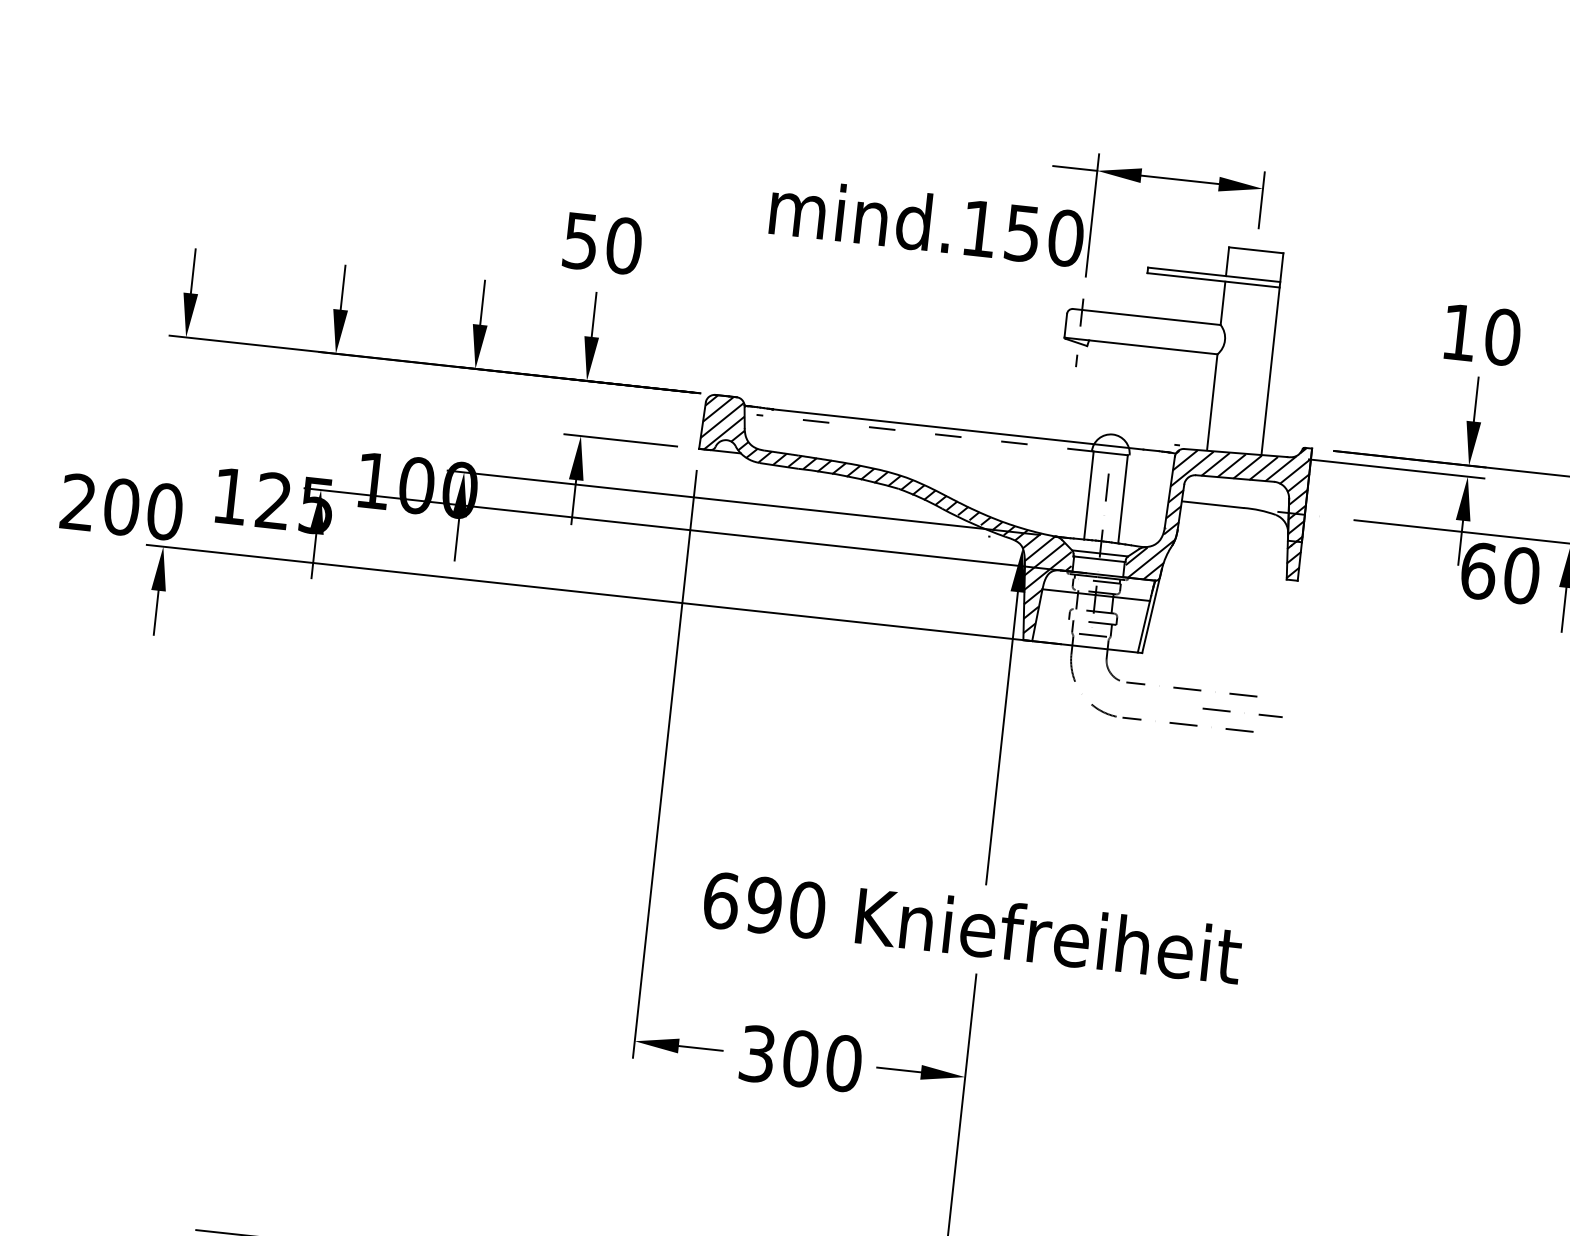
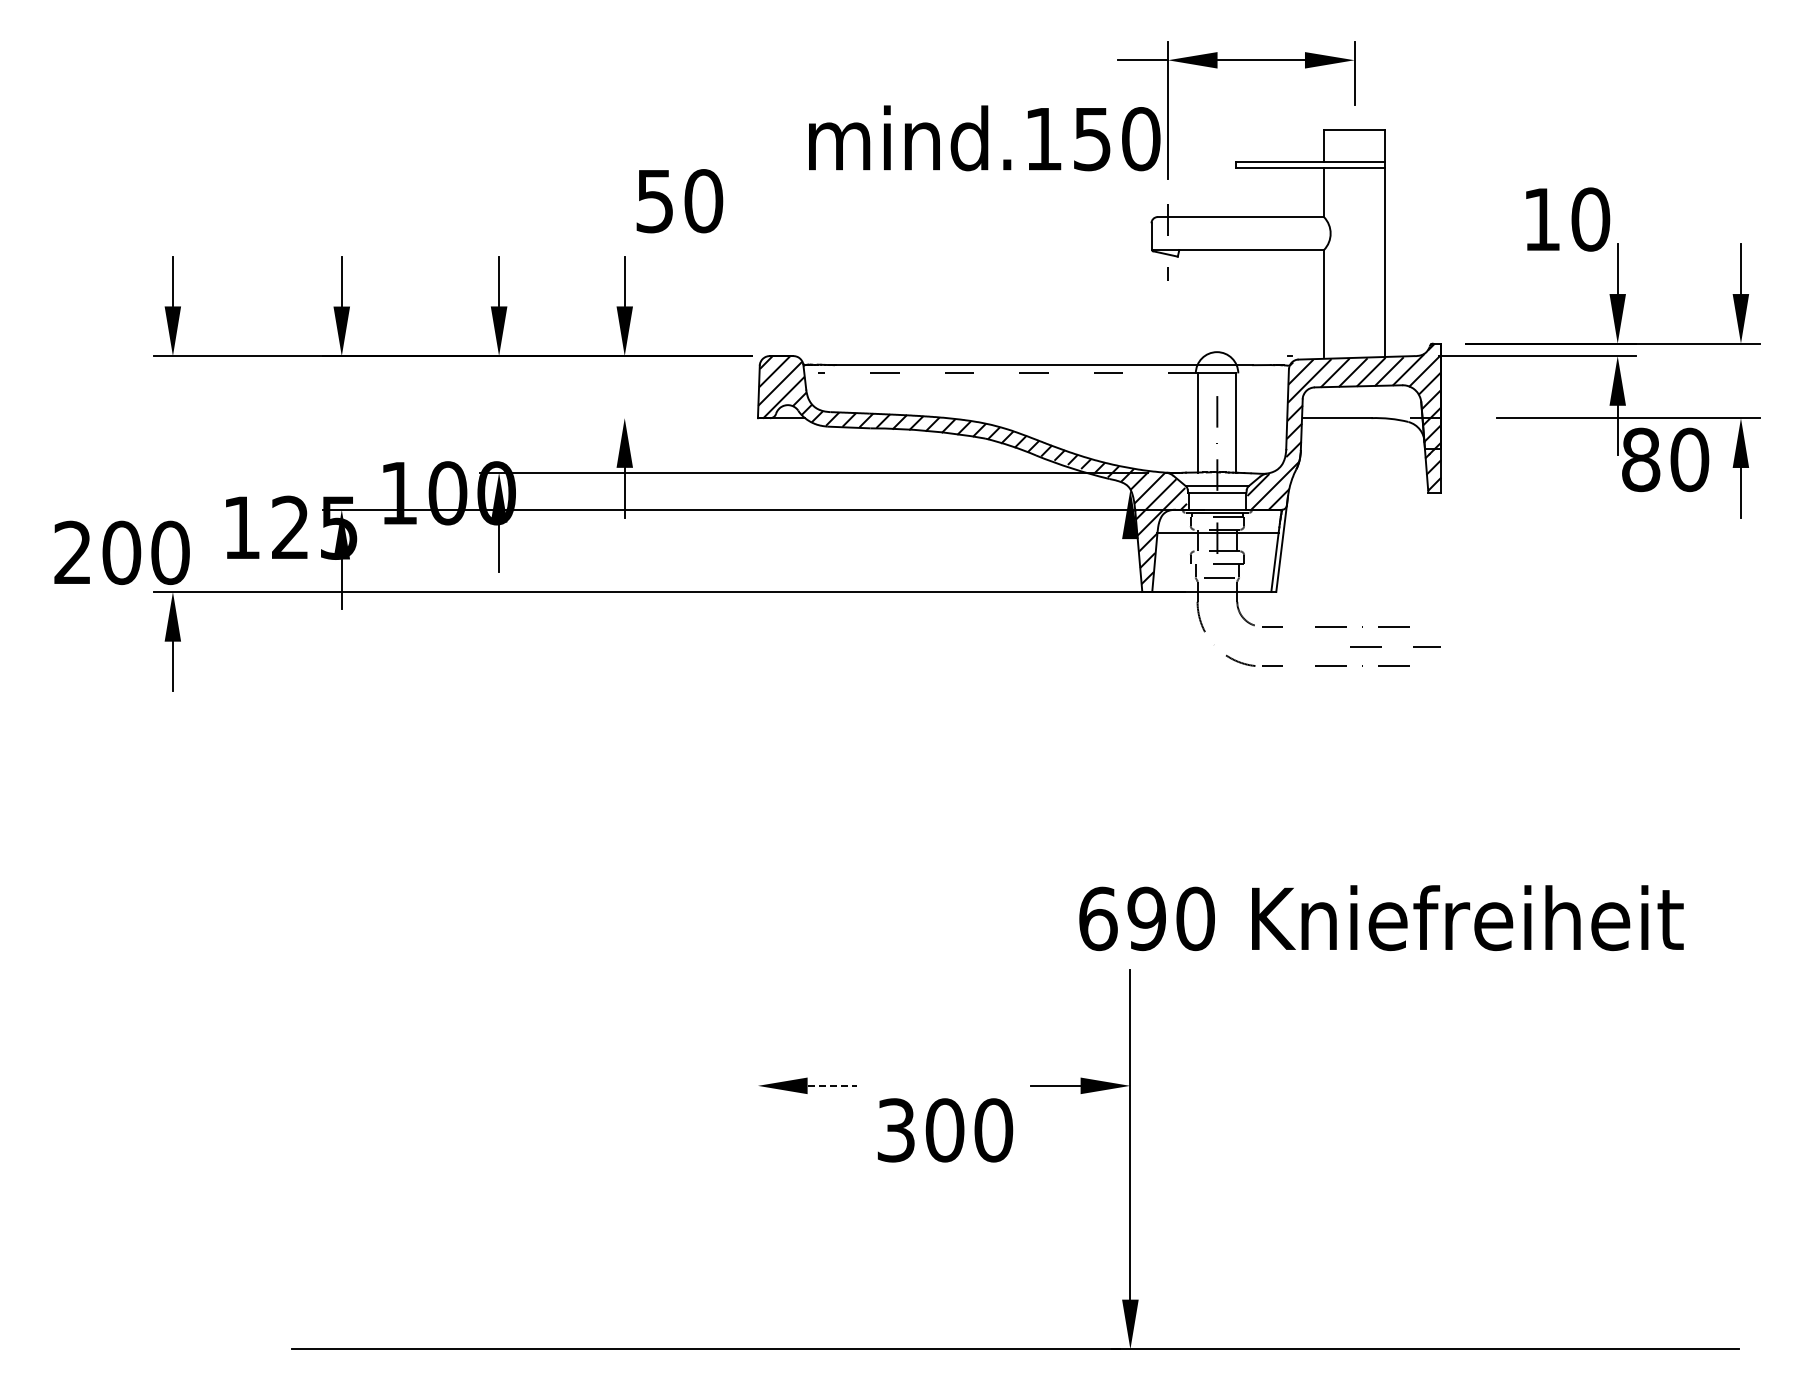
text: (602, 243) -> (679, 201), moved
text: (1483, 335) -> (1568, 219), moved
line: (620, 440) -> (669, 418), removed
text: (1479, 570) -> (1641, 459), 60 -> 80
line: (1002, 737) -> (1130, 703), removed
line: (664, 764) -> (757, 773), removed
text: (972, 927) -> (1381, 918), moved
line: (700, 1048) -> (832, 1085), solid -> dashed
text: (801, 1058) -> (945, 1130), moved

